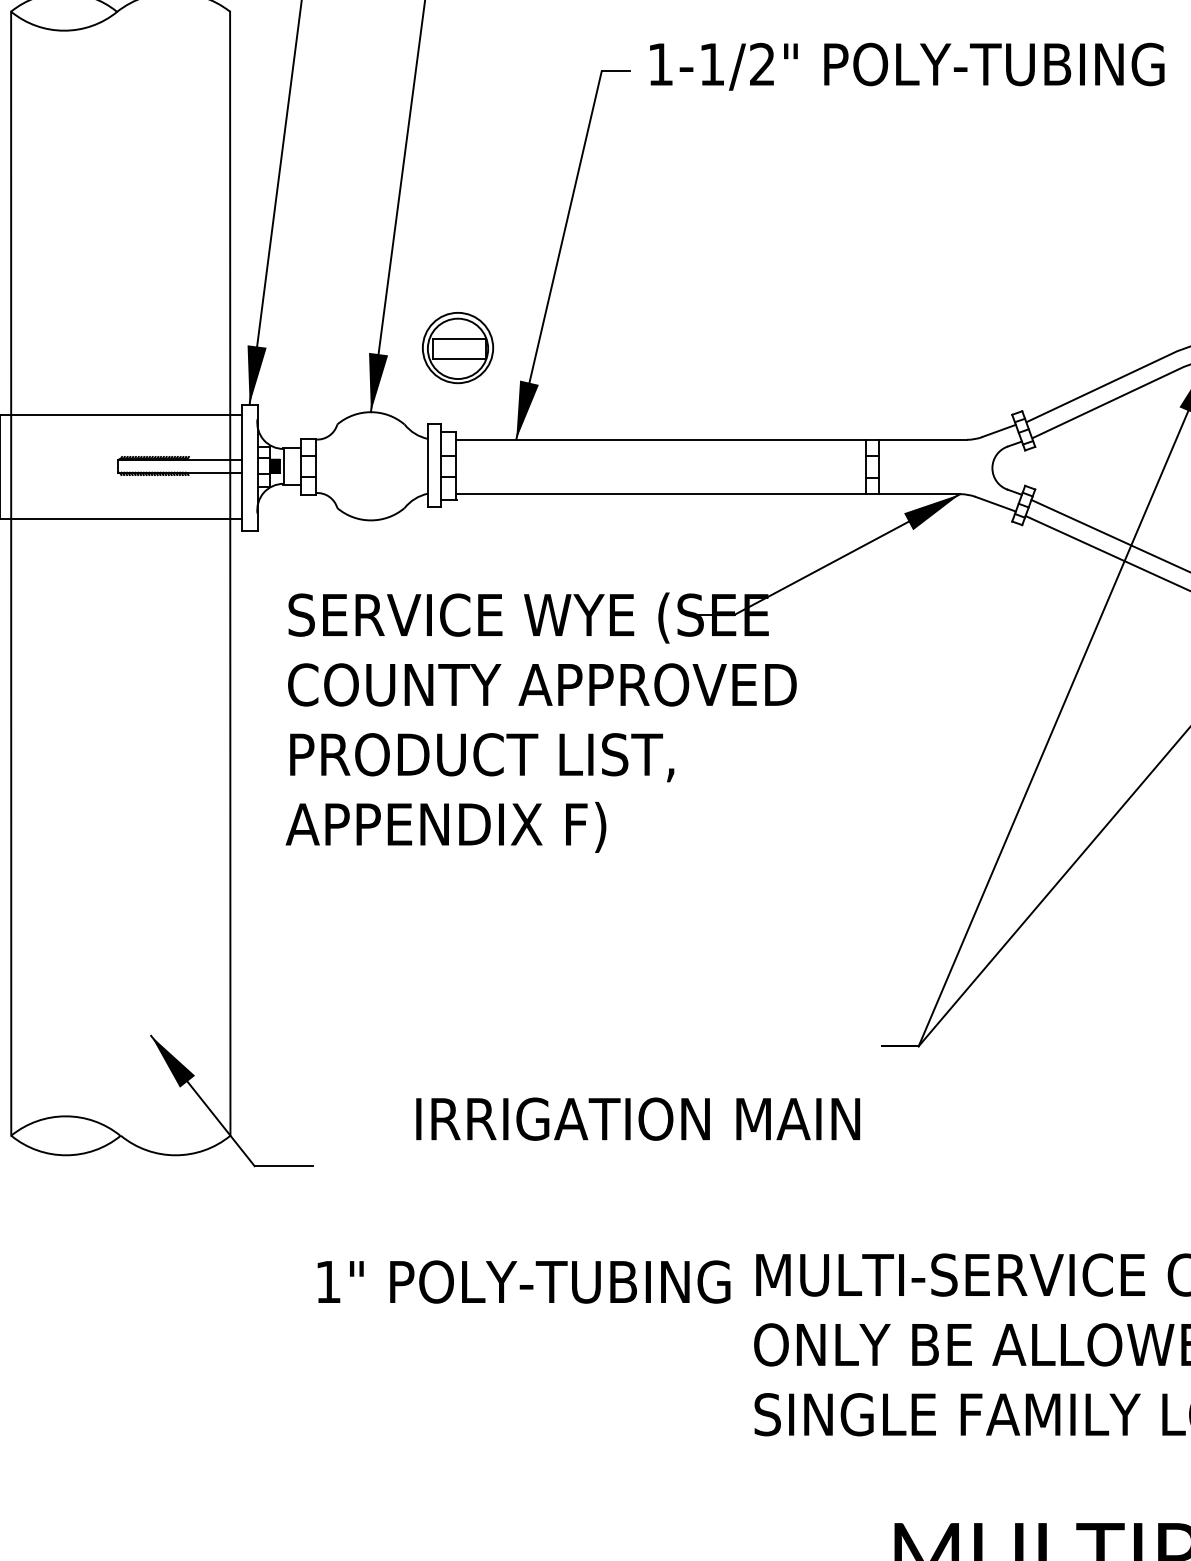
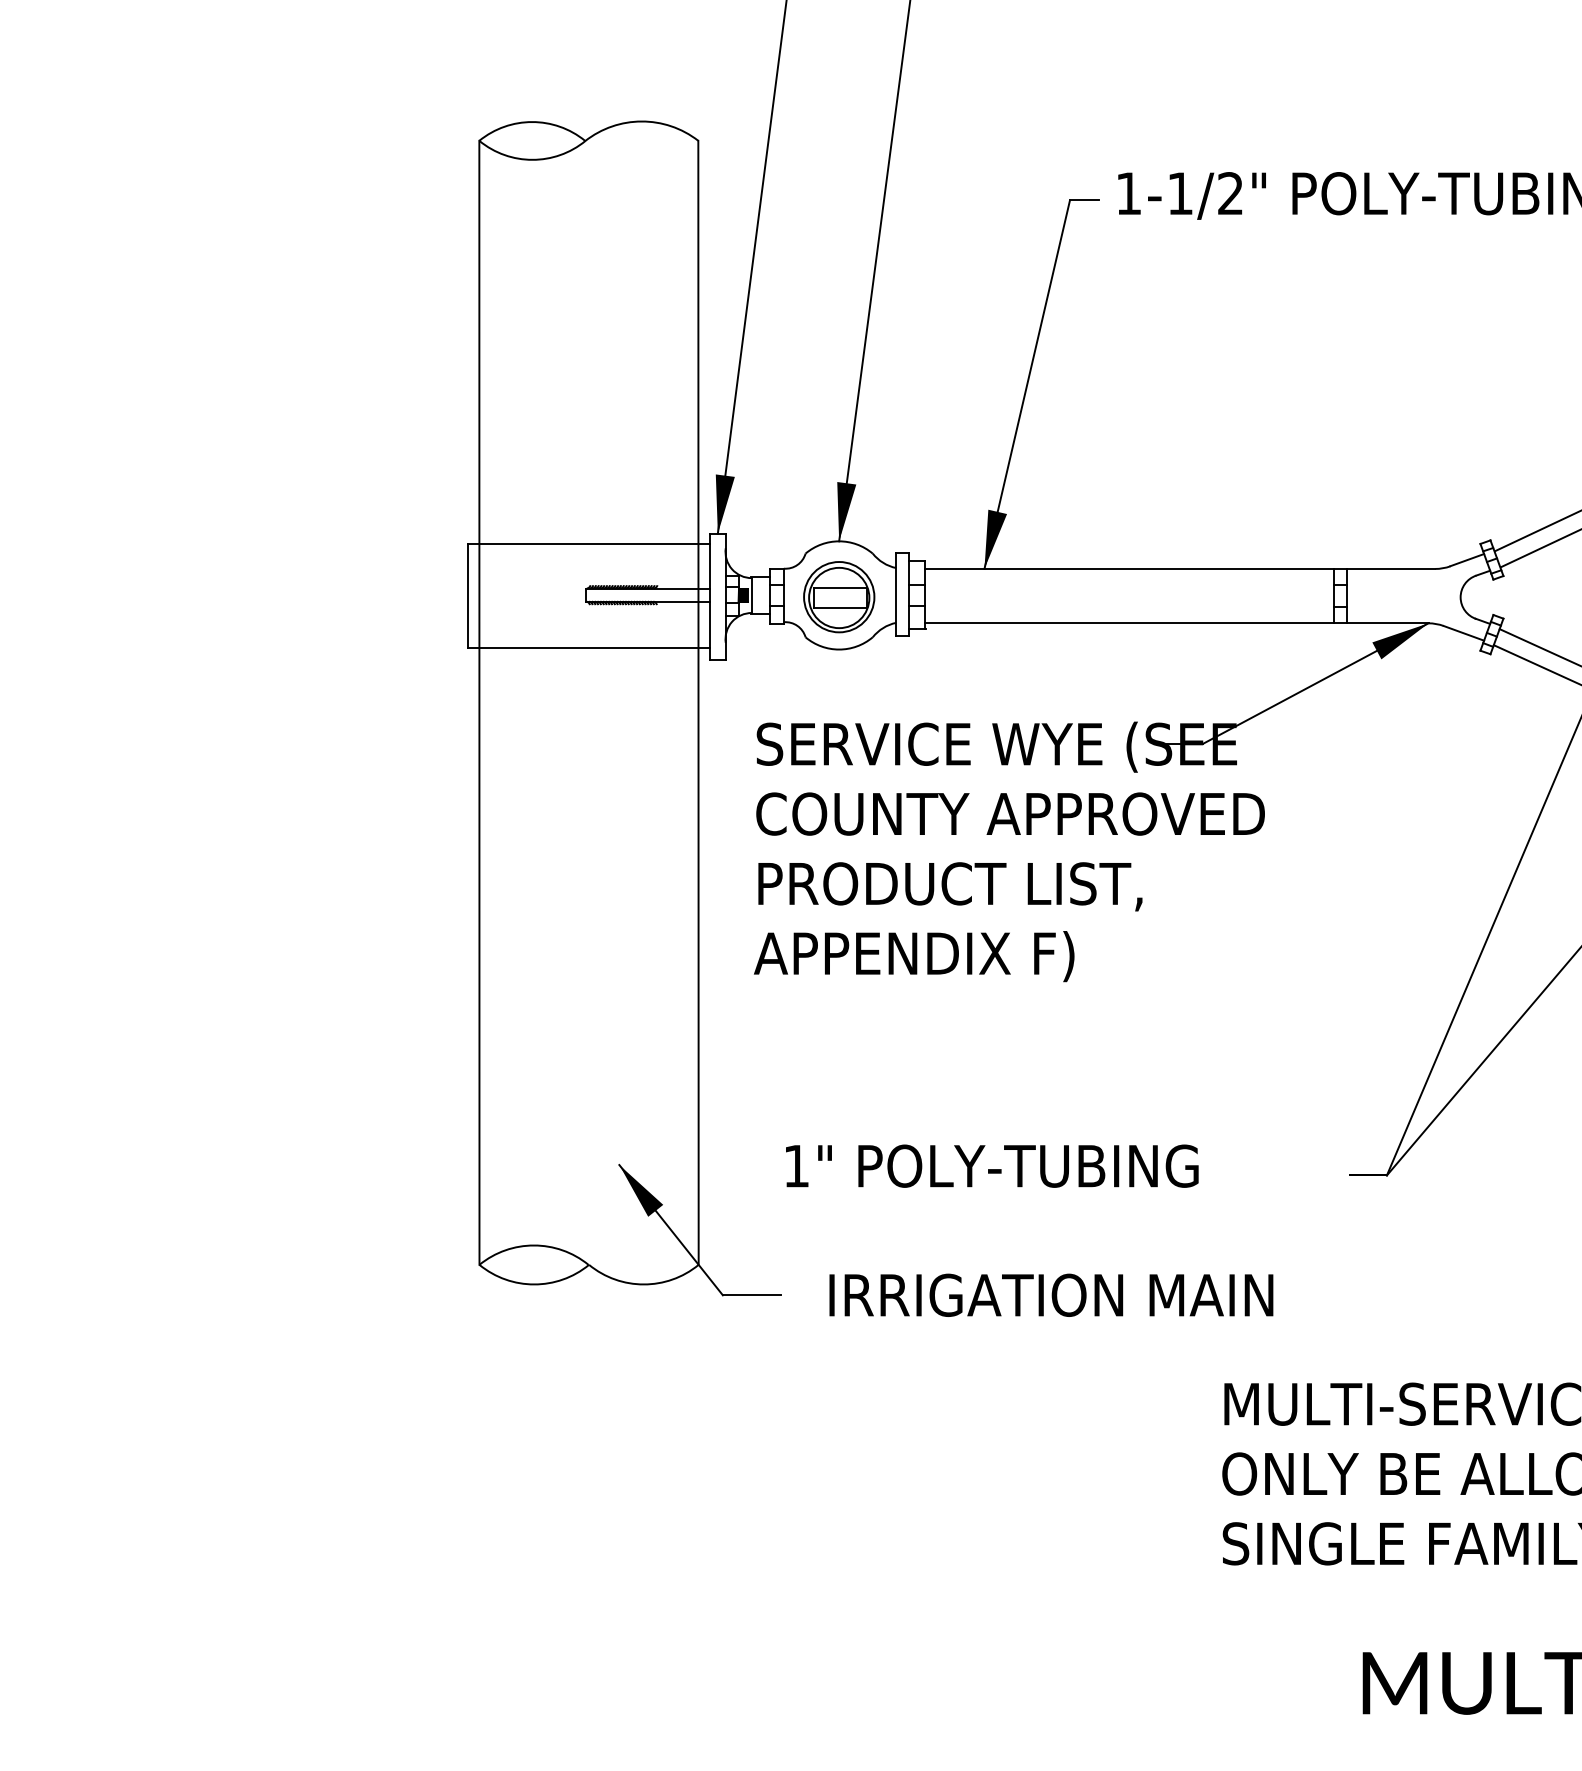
part: (458, 348) -> (839, 597), moved
text: (638, 1118) -> (1051, 1294), moved
text: (524, 1281) -> (992, 1165), moved

